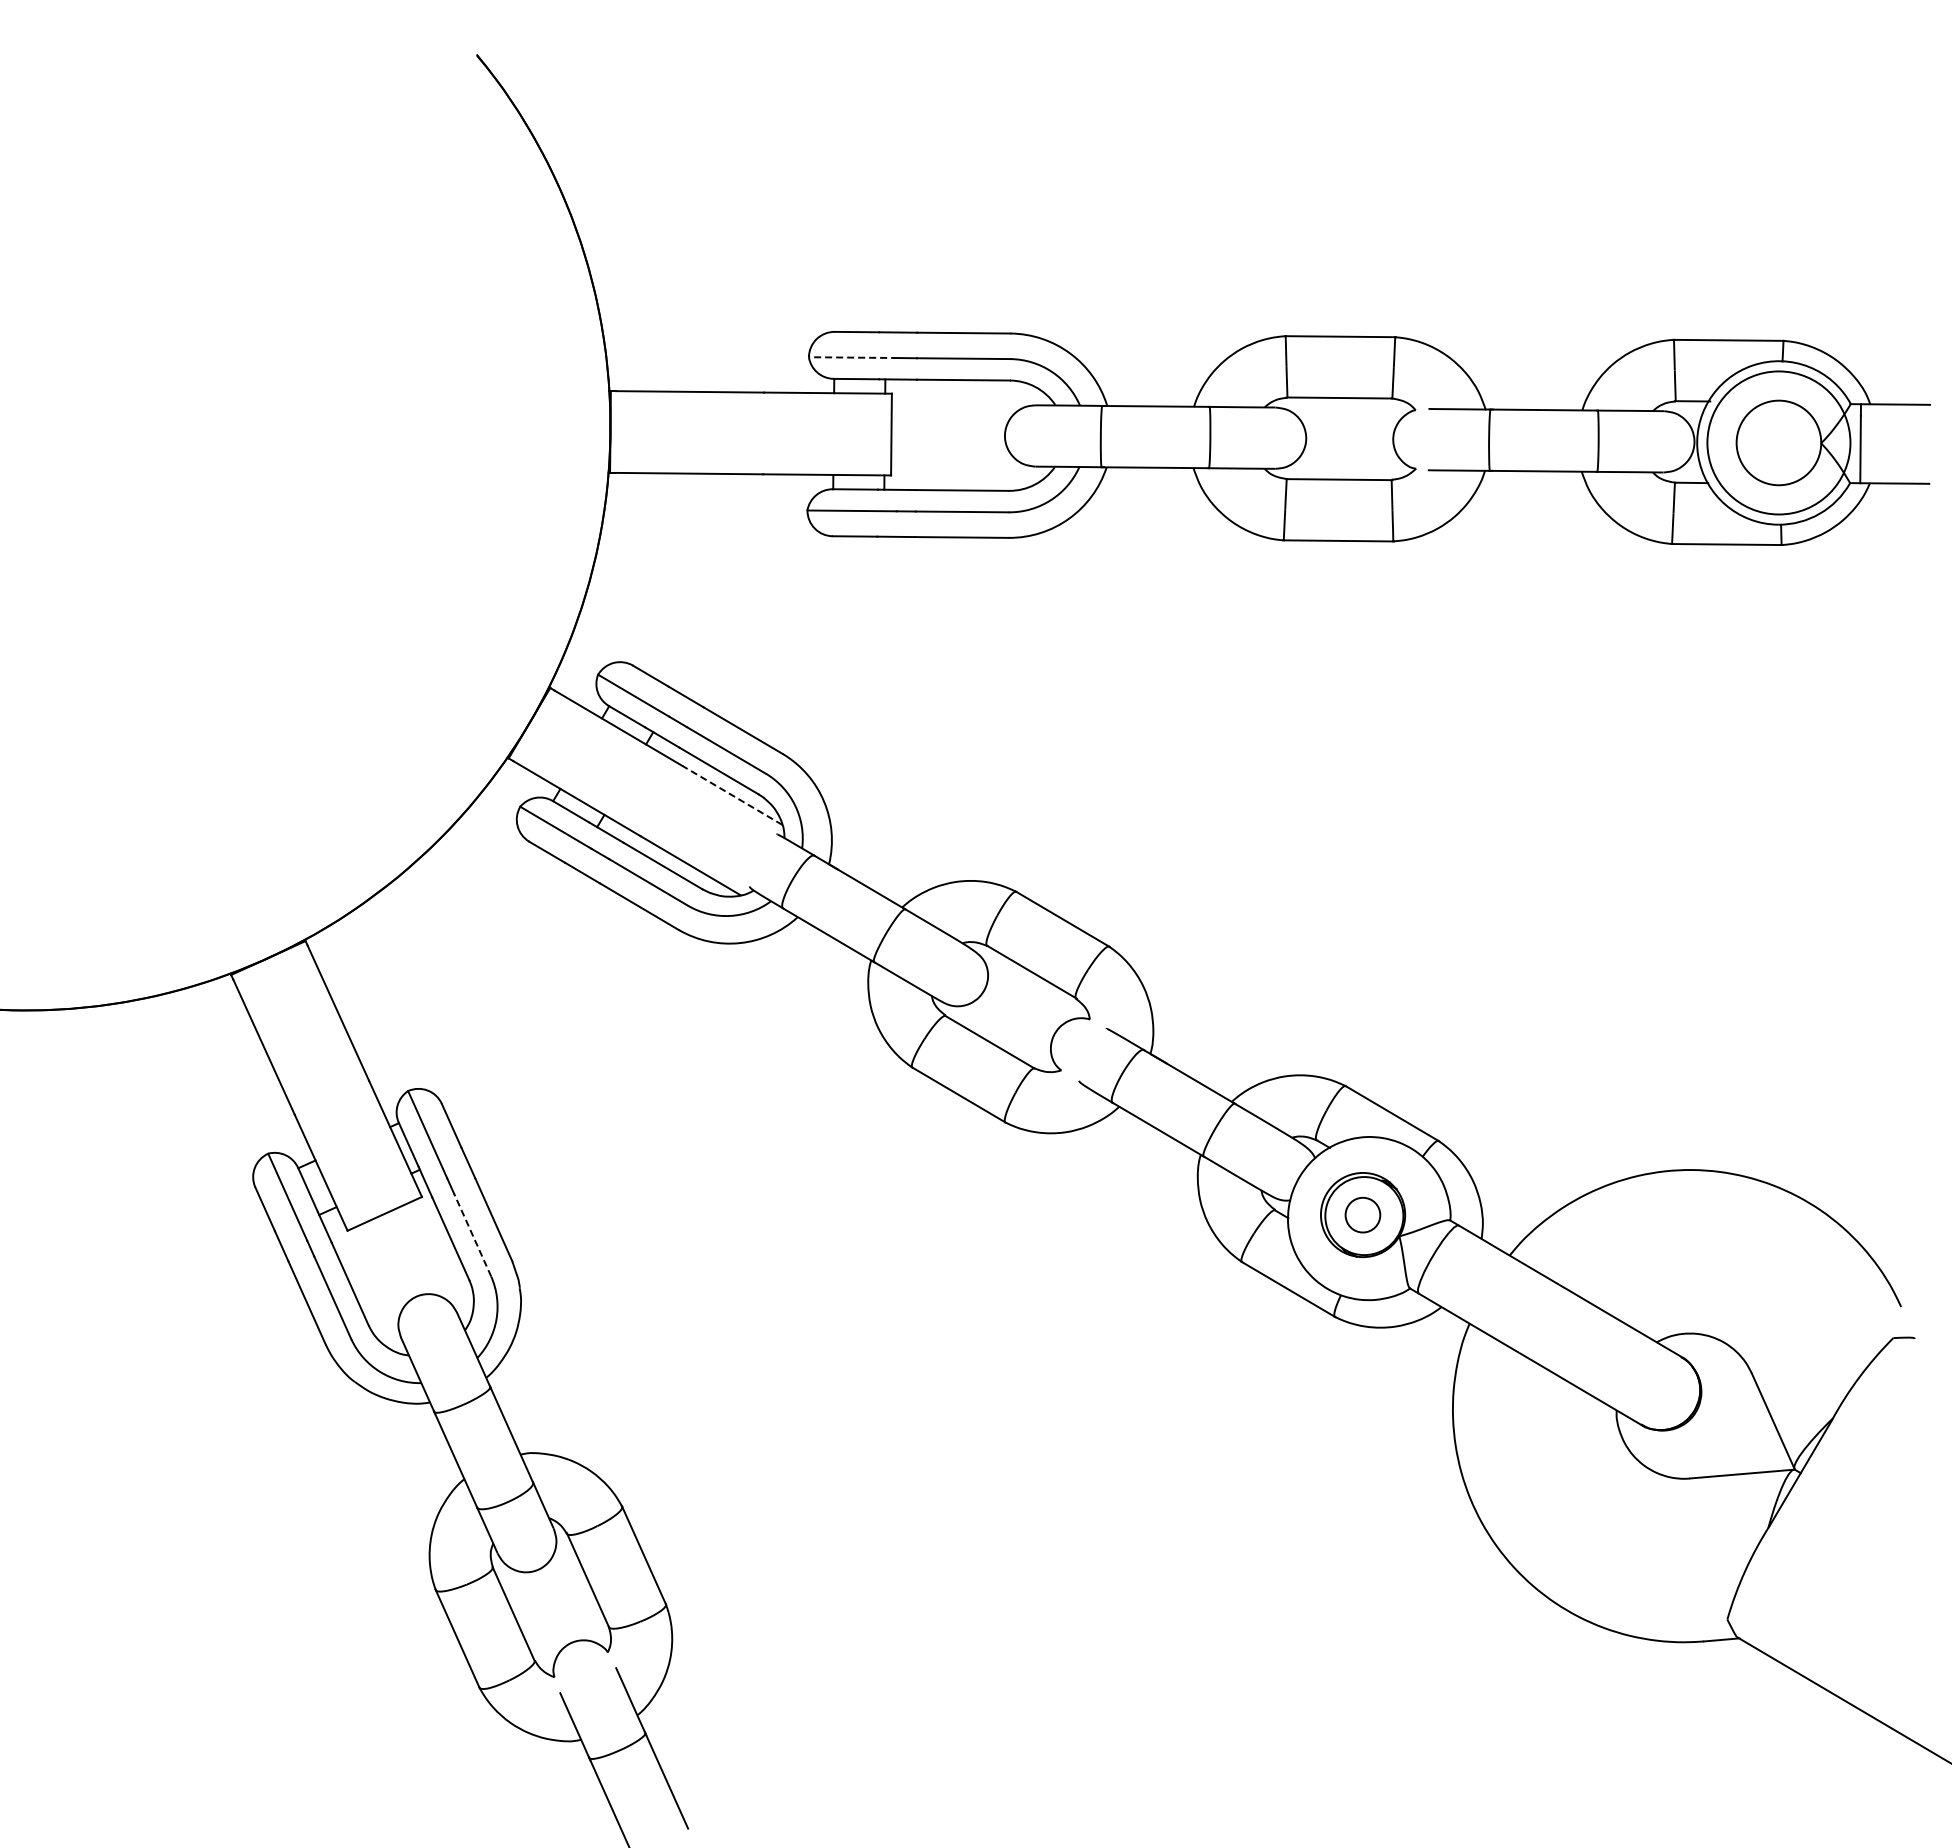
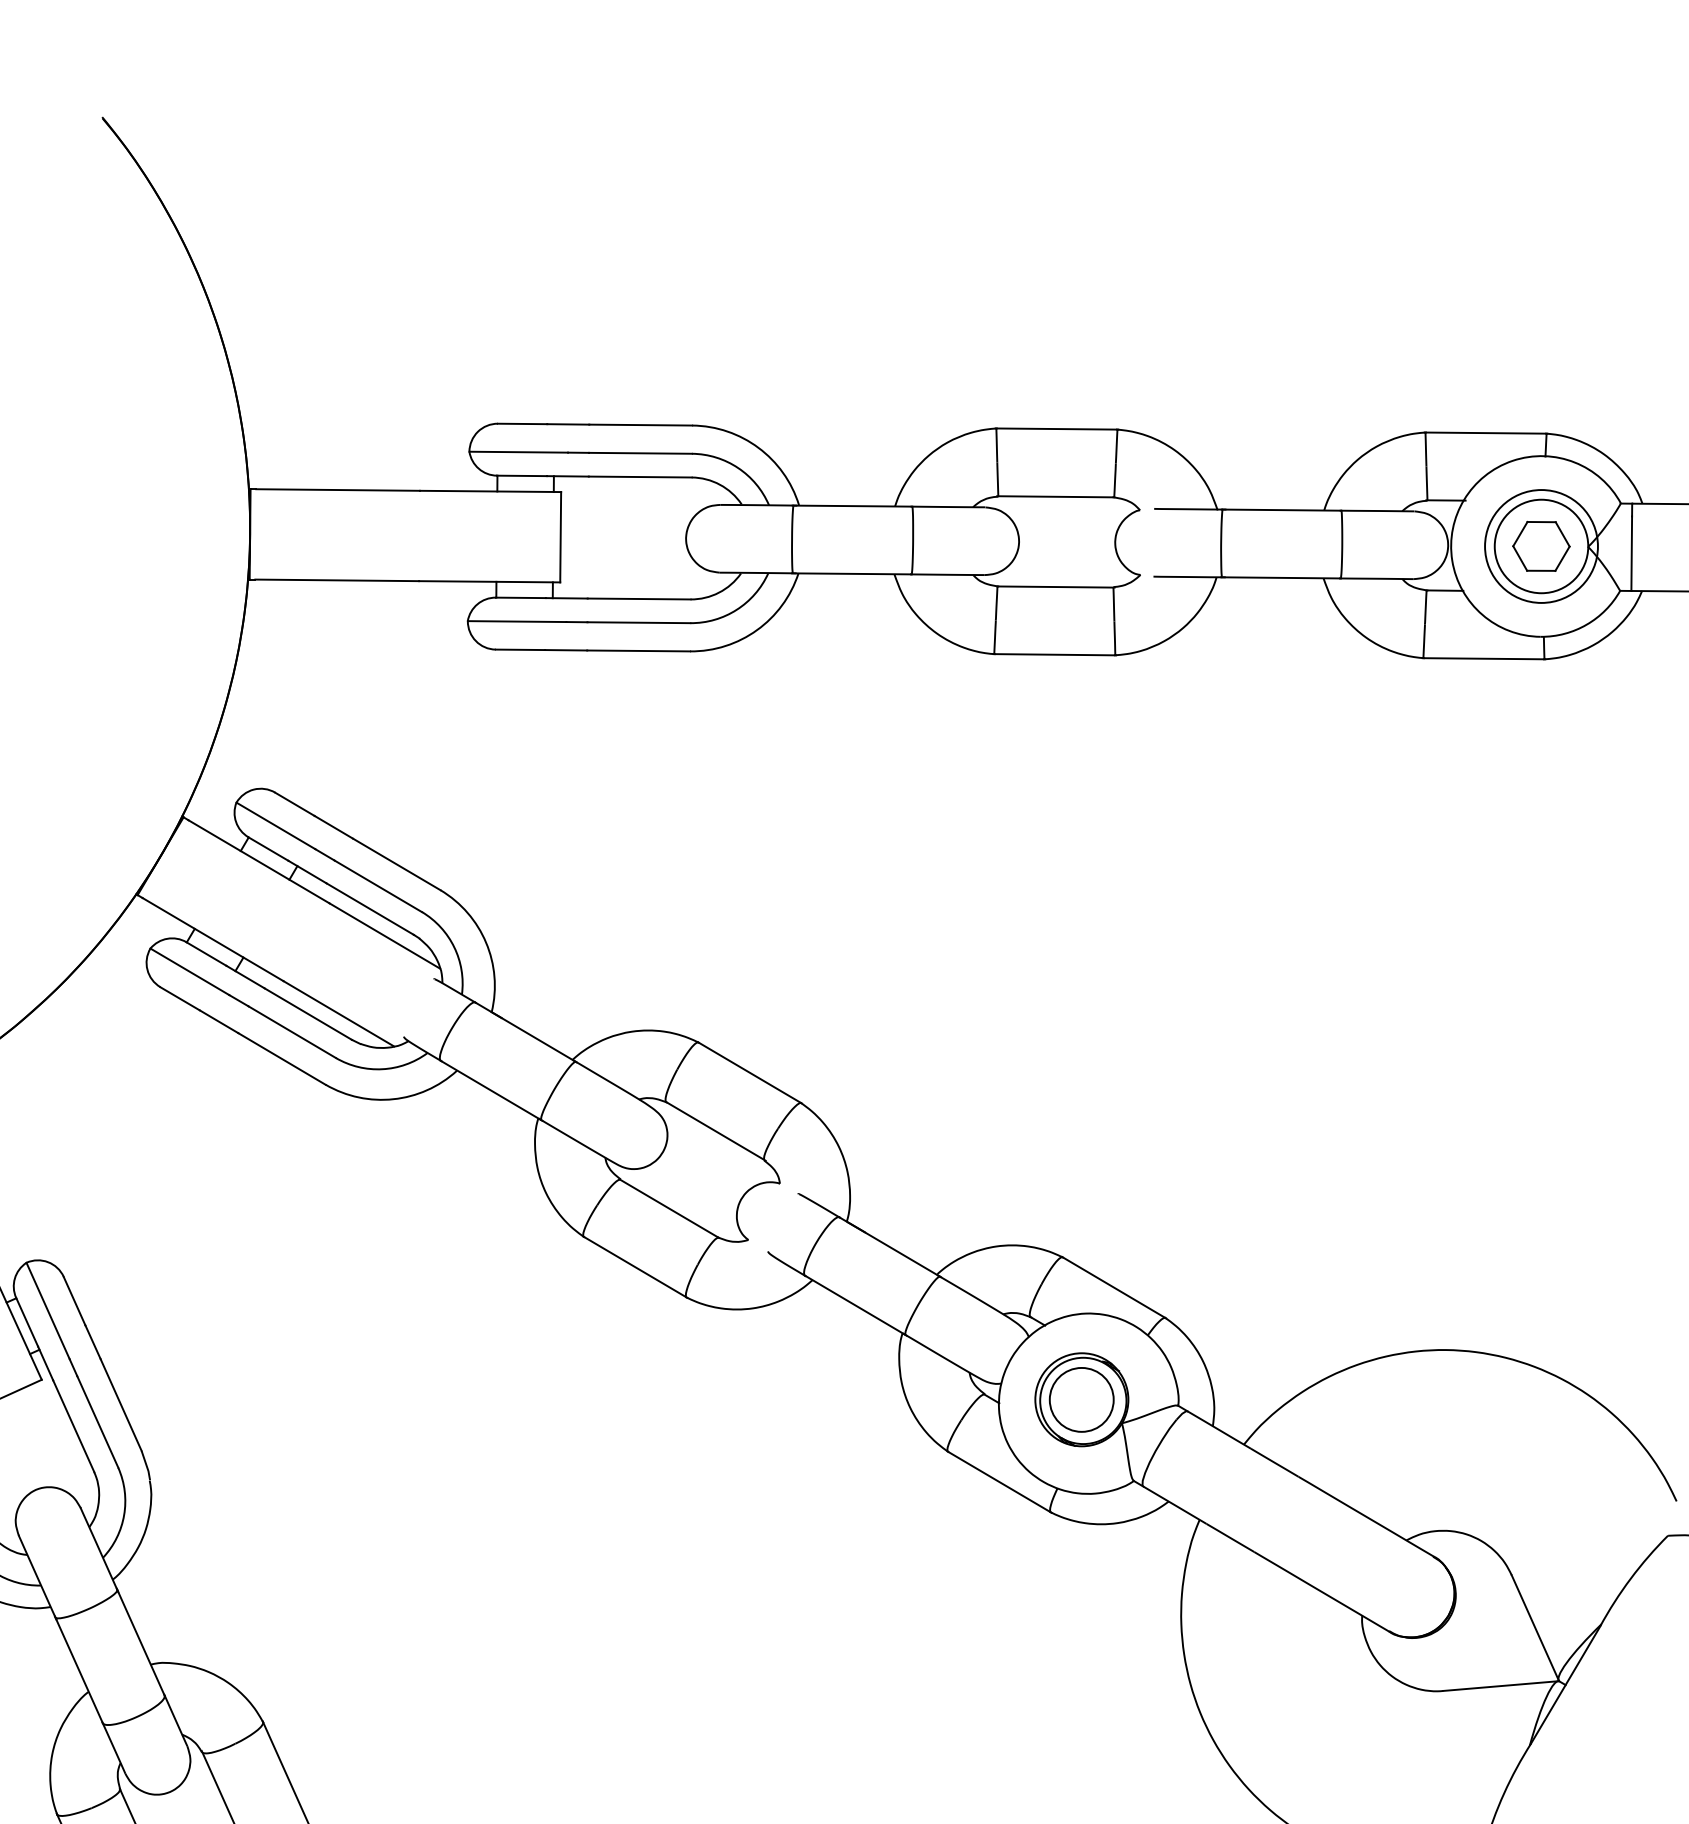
line: (853, 357) -> (518, 452), dashed -> solid
circle: (1778, 442) -> (1541, 545), size x0.71
part: (1778, 442) -> (1541, 545), added
line: (731, 795) -> (383, 936), dashed -> solid
circle: (1362, 1215) -> (1081, 1400), size x1.67
line: (472, 1234) -> (97, 1421), dashed -> solid

